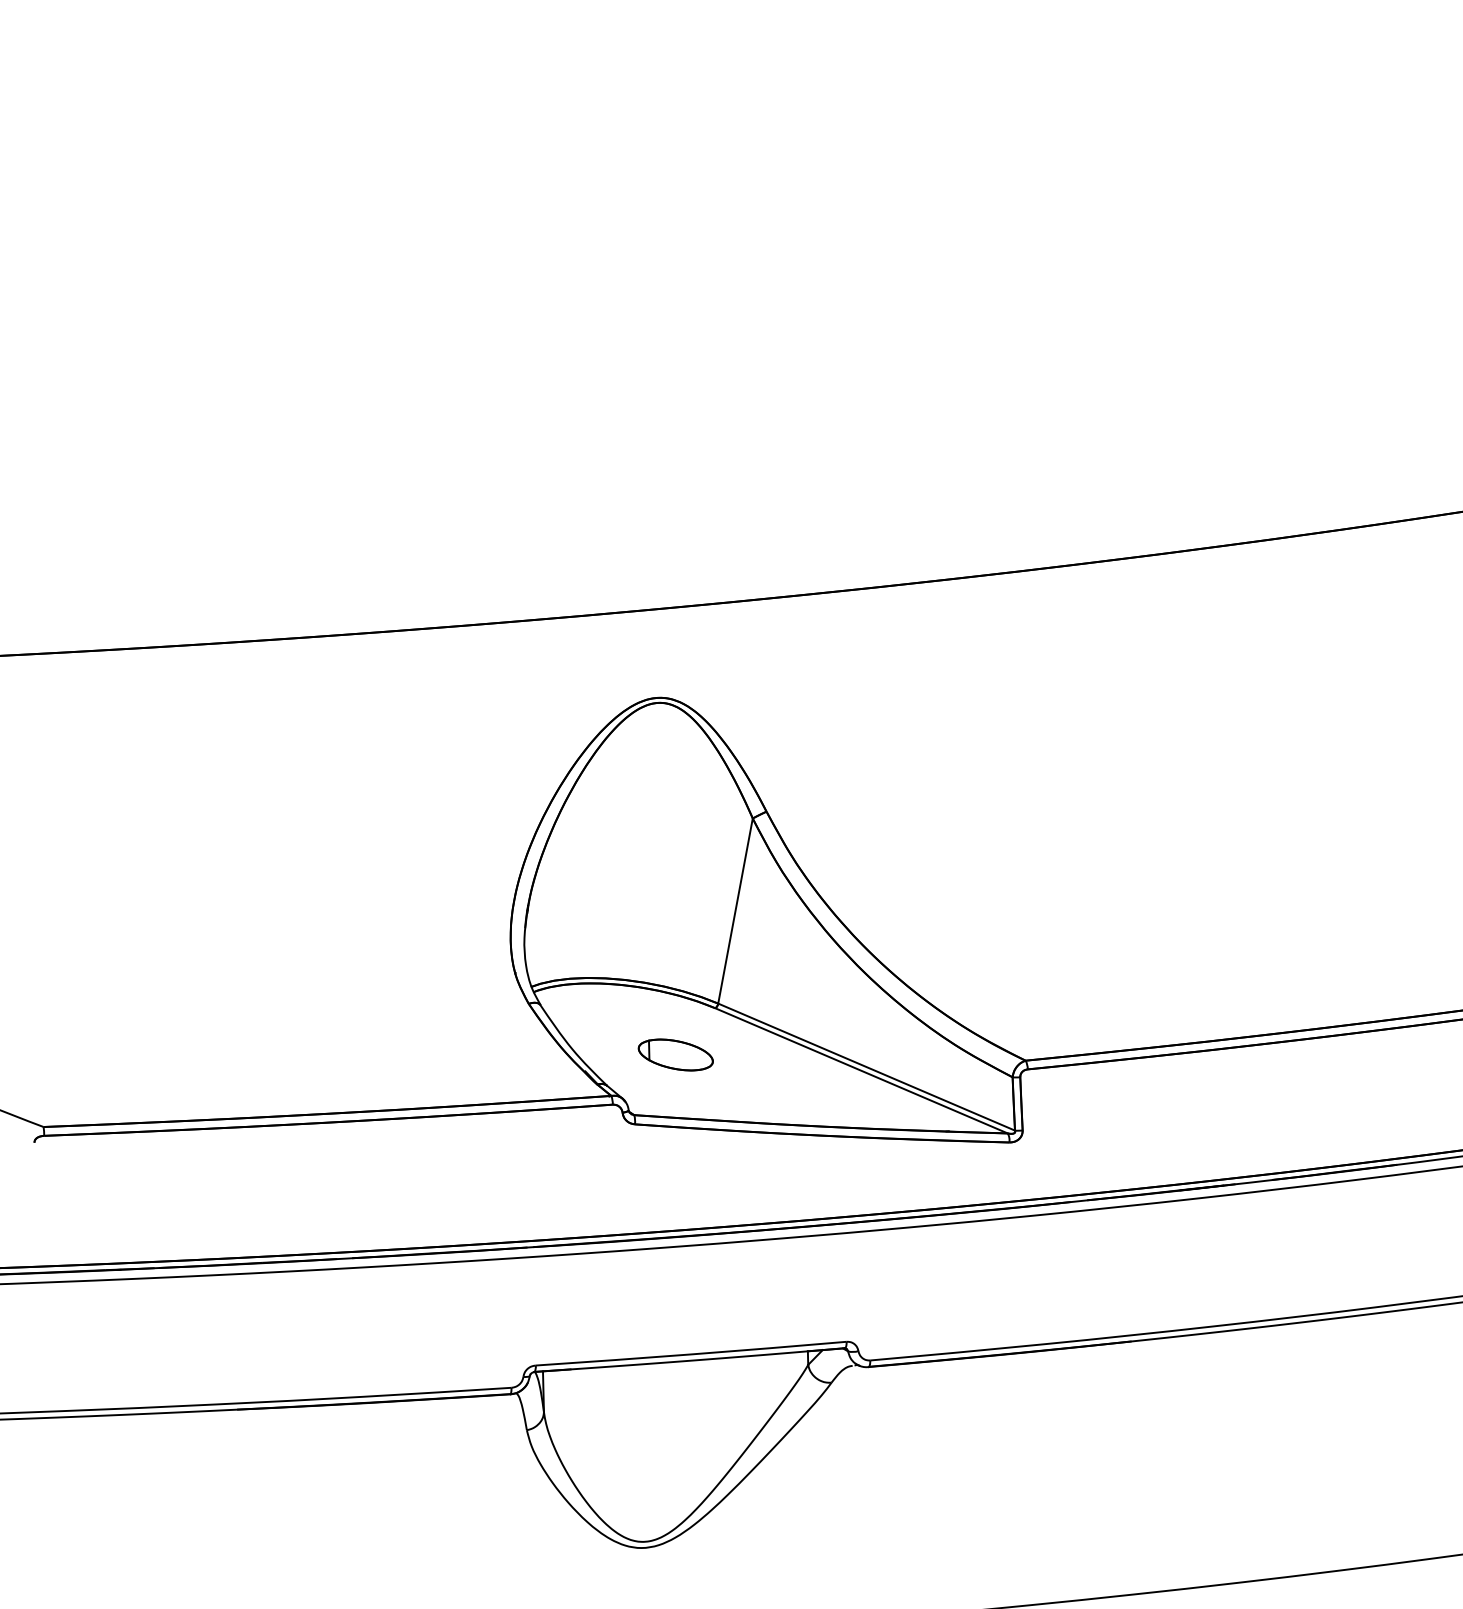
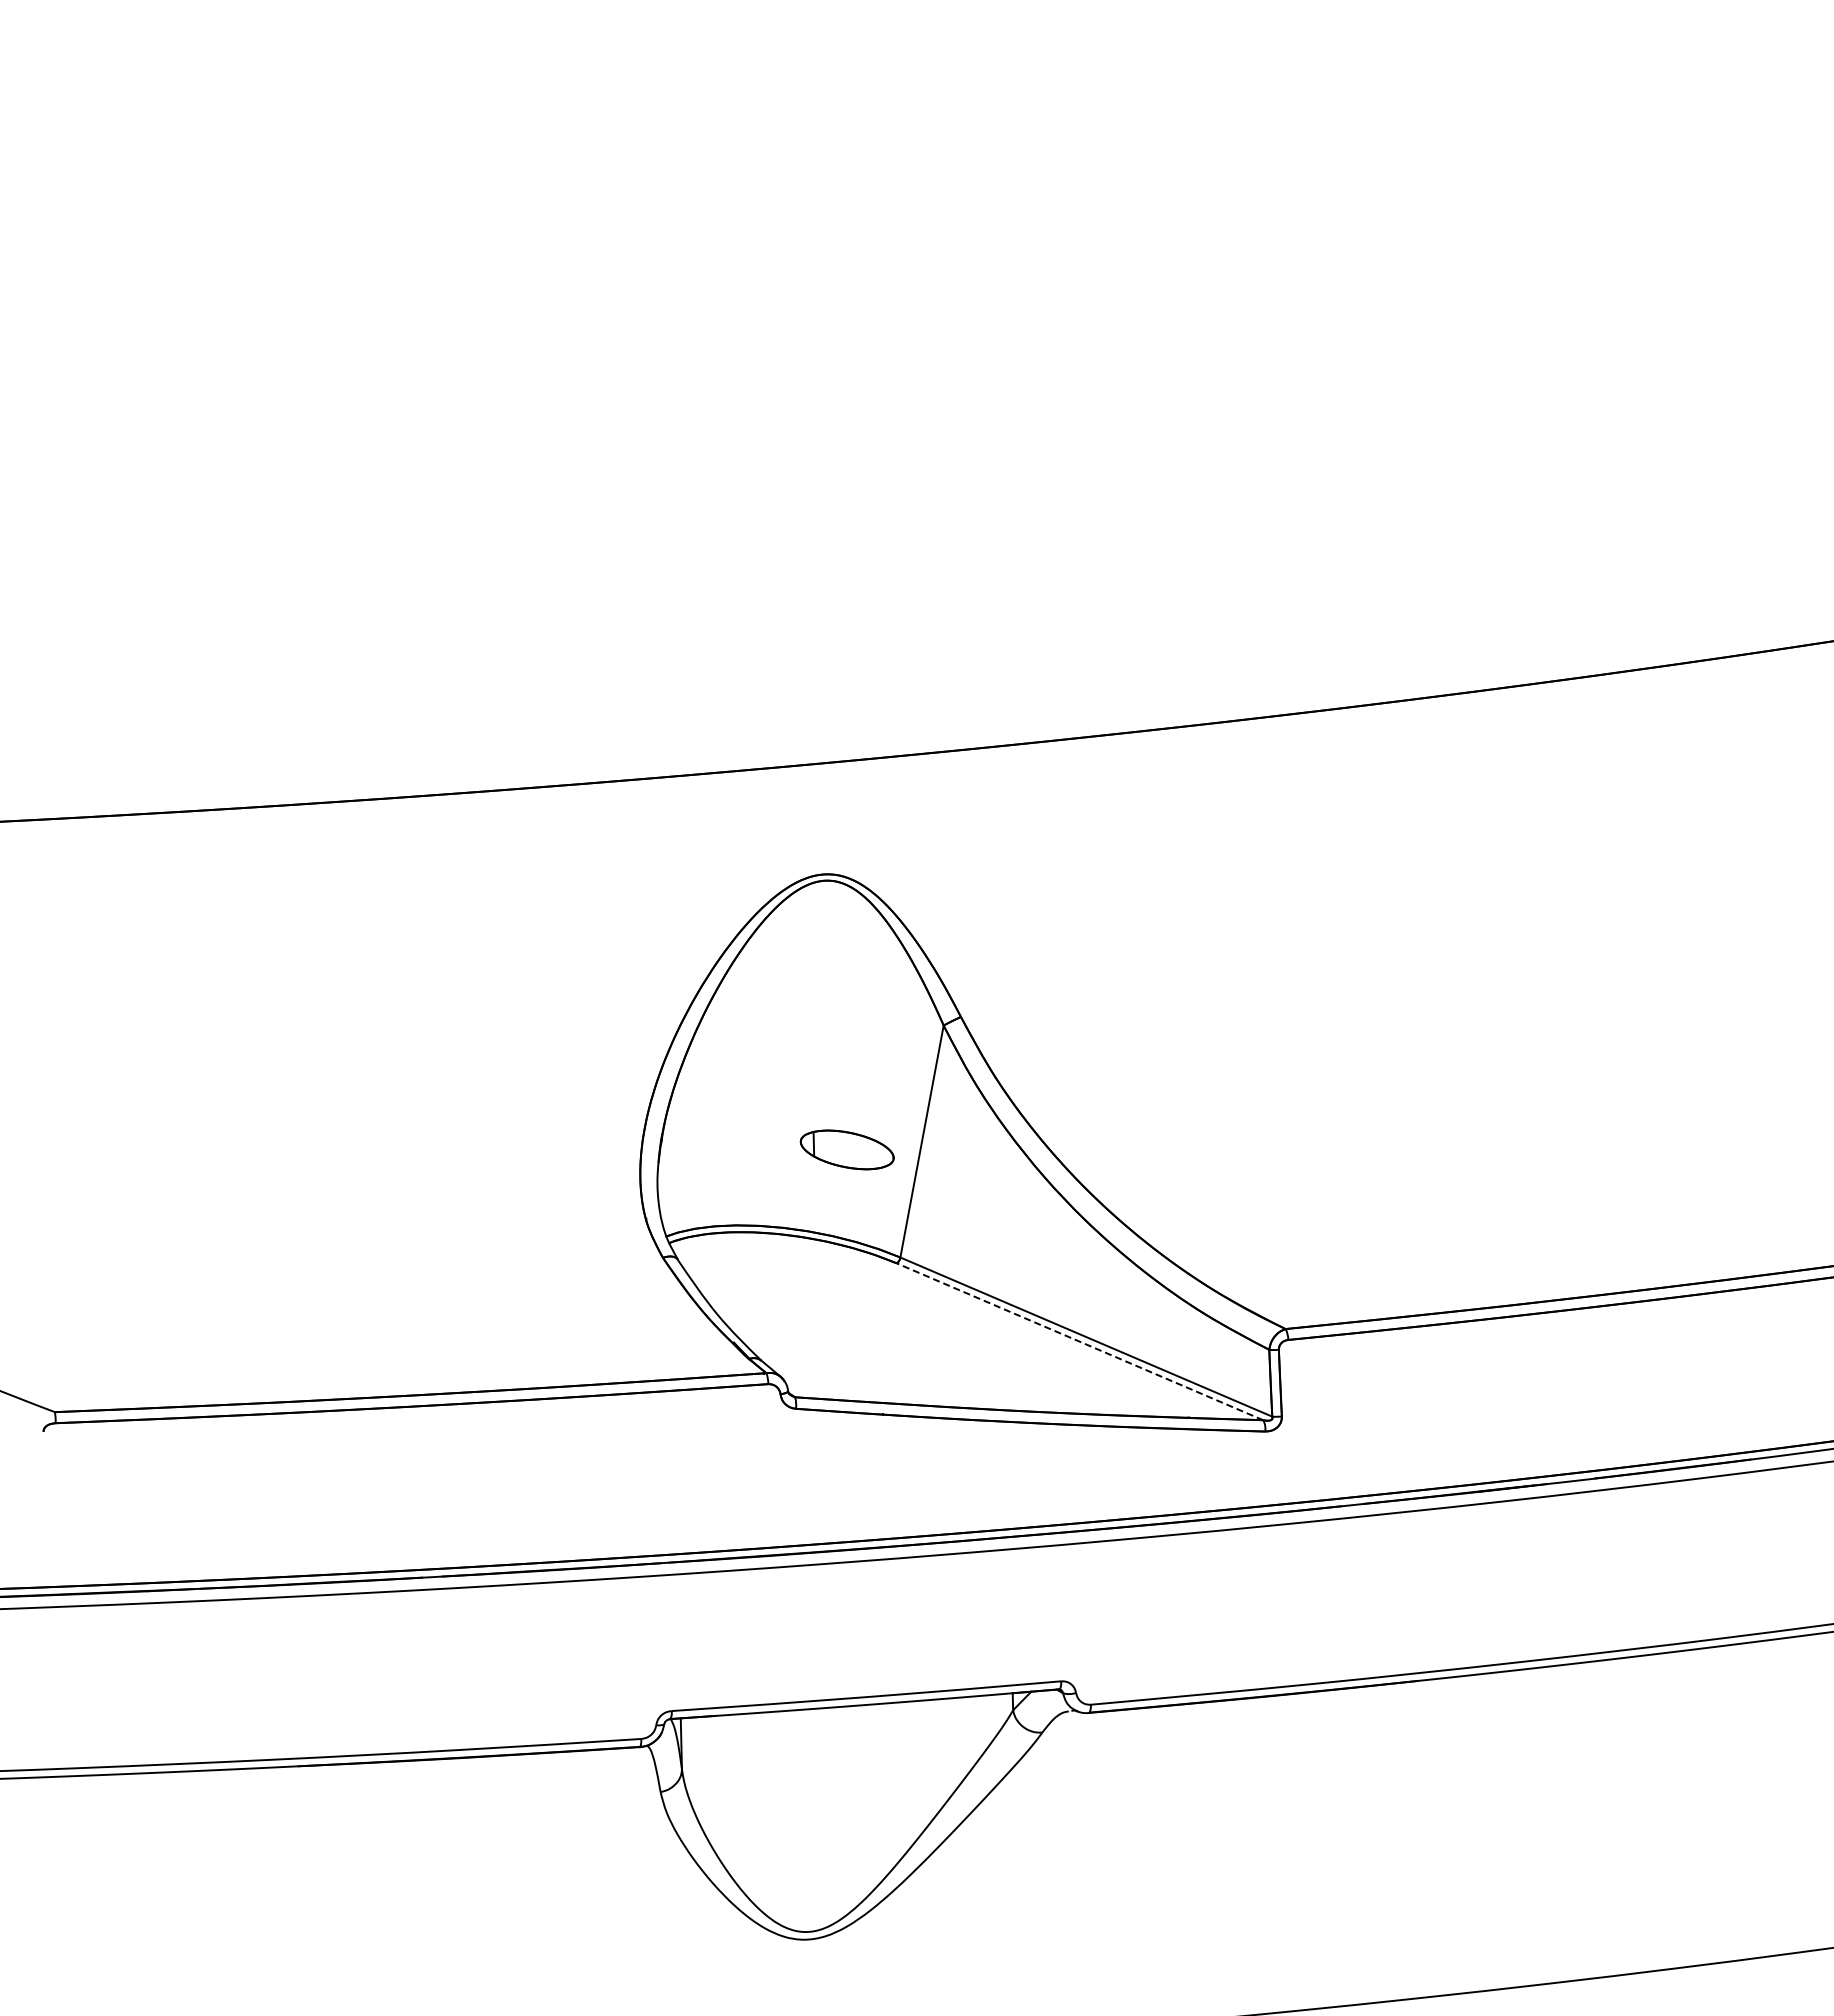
part: (675, 1054) -> (846, 1149), moved
line: (861, 1070) -> (1079, 1341), solid -> dashed

